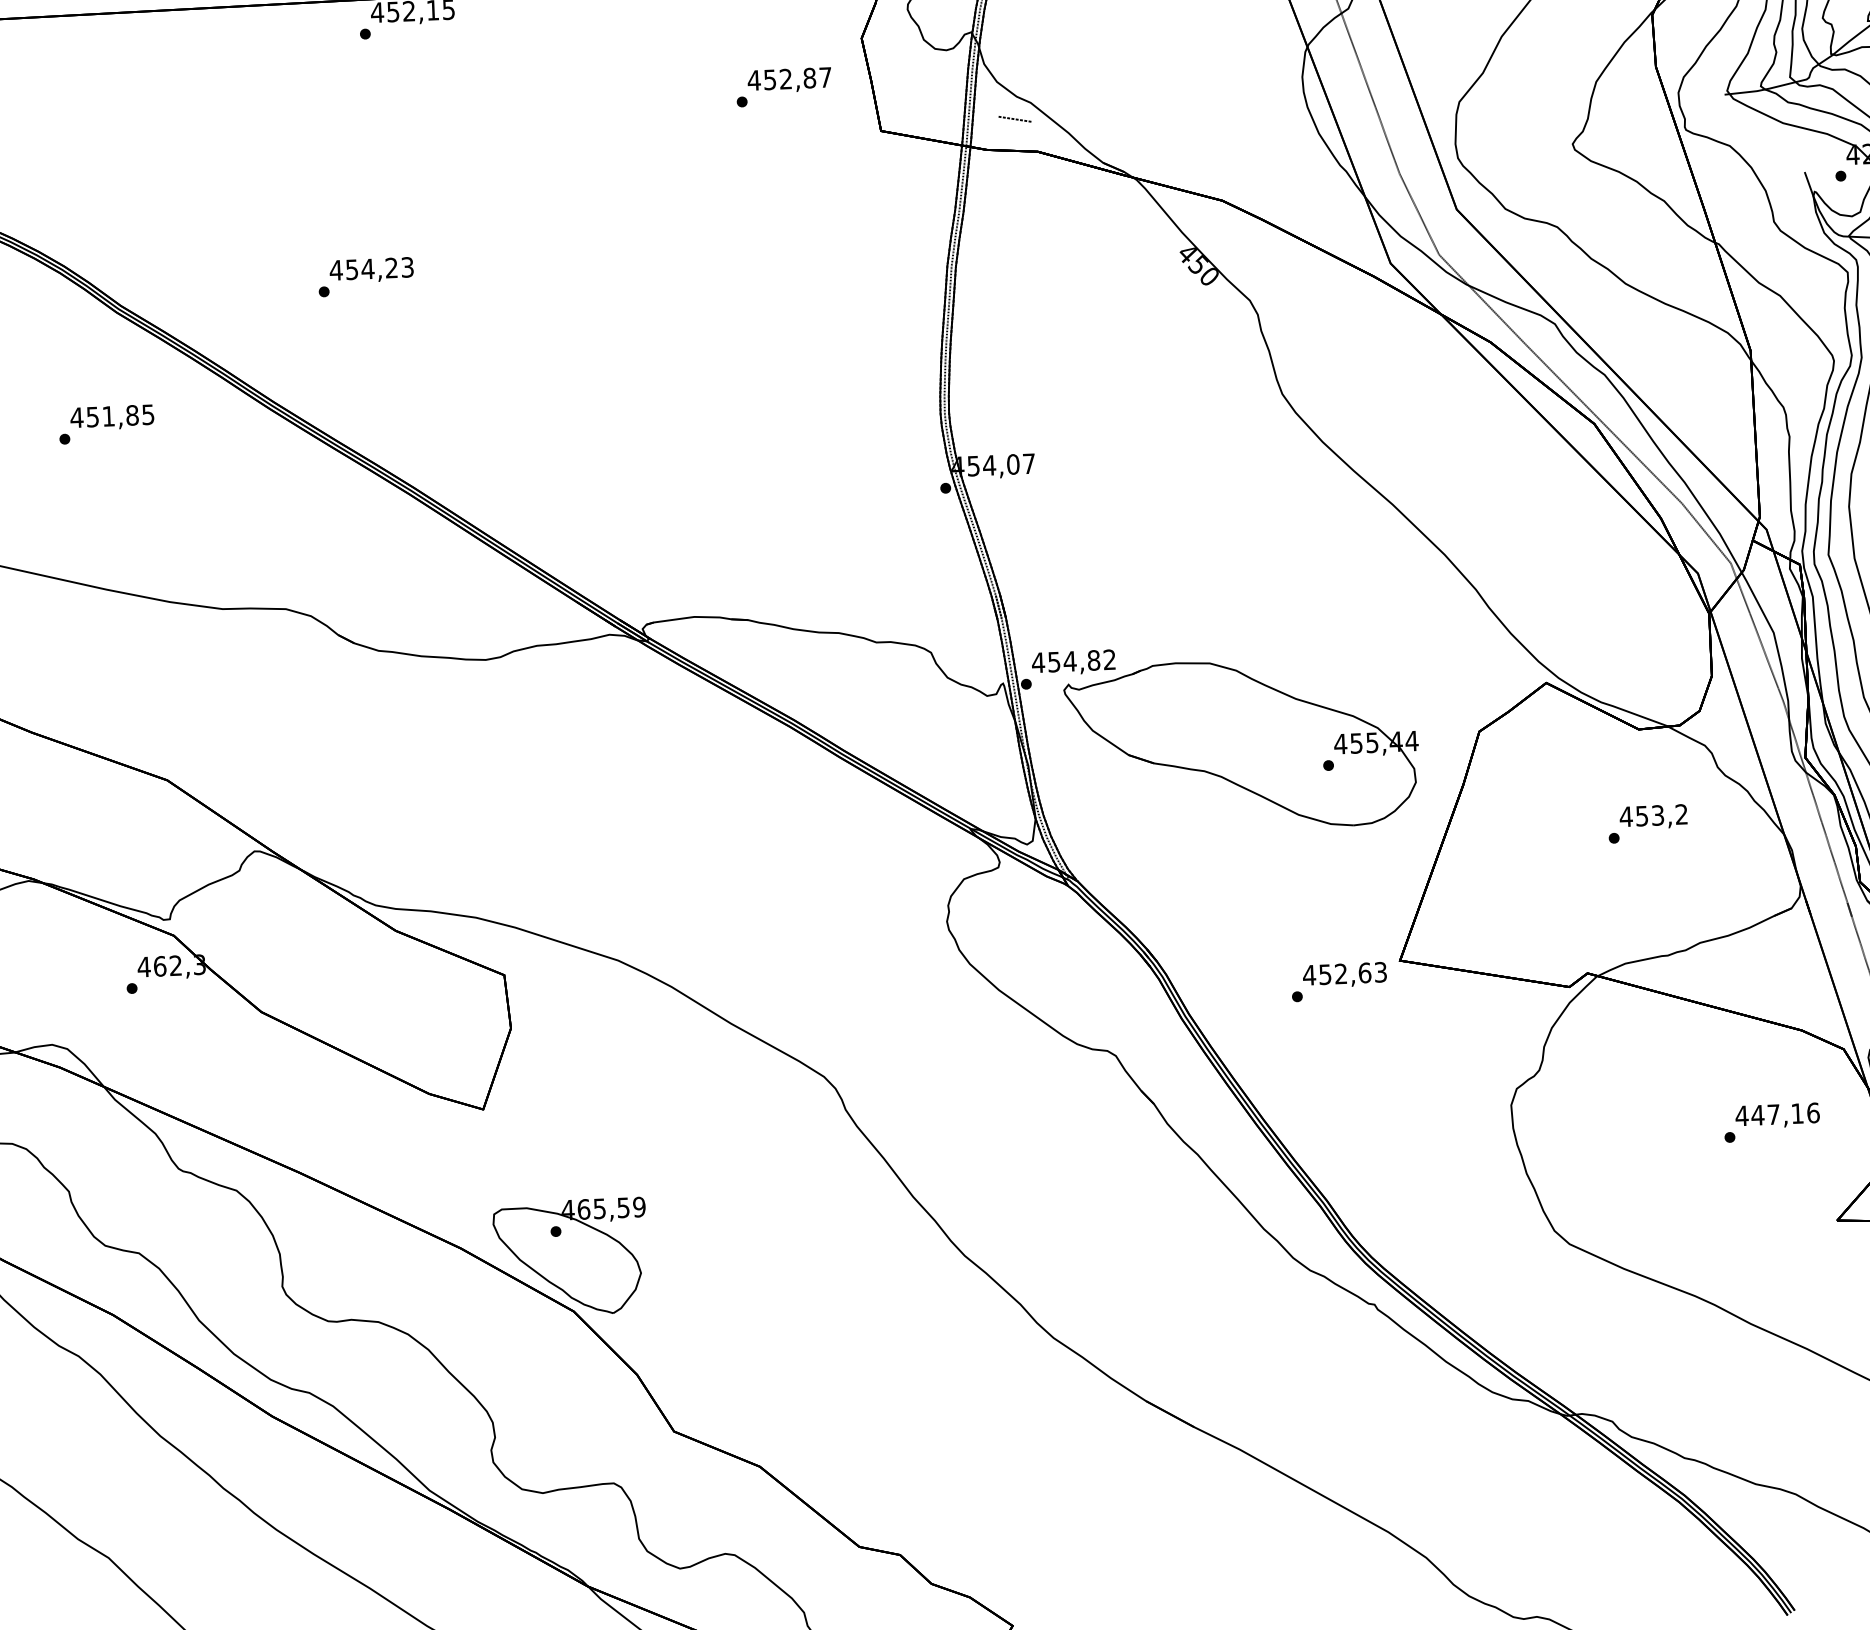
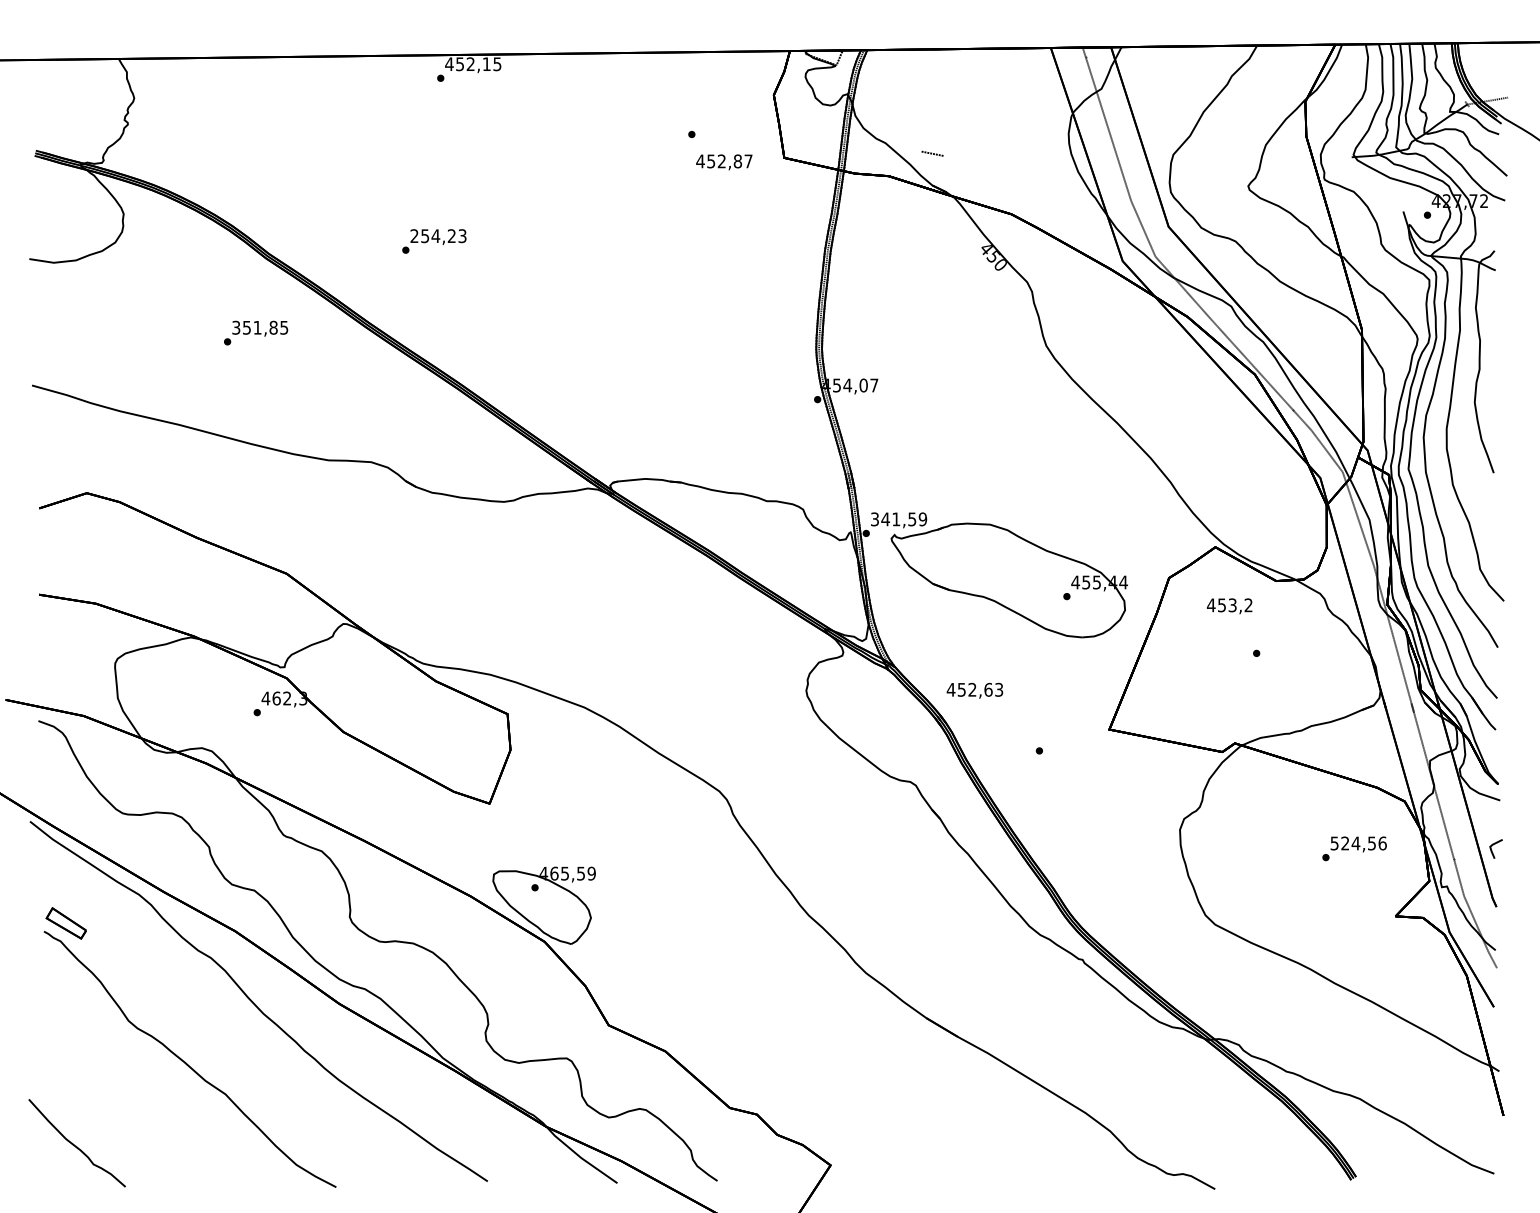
text: (789, 80) -> (724, 162), moved
line: (1014, 118) -> (932, 153), moved
text: (336, 269) -> (414, 235), 454,23 -> 254,23
text: (75, 417) -> (235, 327), 451,85 -> 351,85
text: (1073, 661) -> (898, 519), 454,82 -> 341,59
text: (1653, 817) -> (1229, 606), moved
text: (1344, 974) -> (974, 690), moved
text: (1768, 1114) -> (1352, 843), 447,16 -> 524,56

